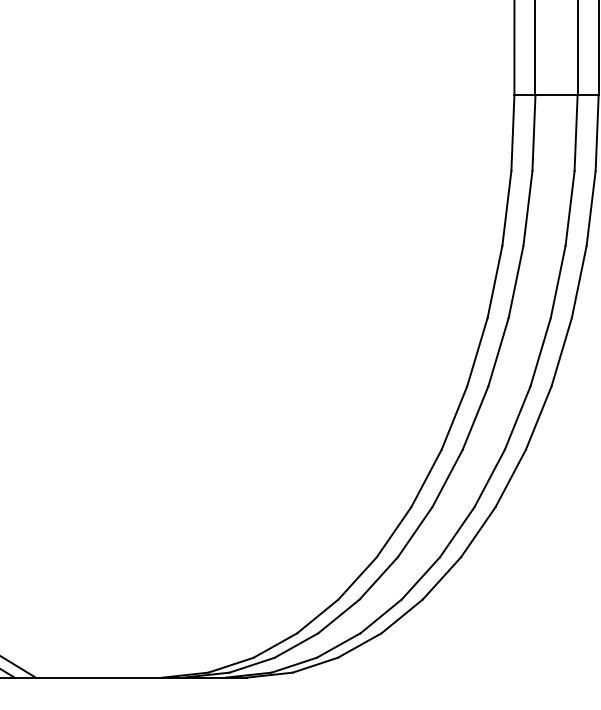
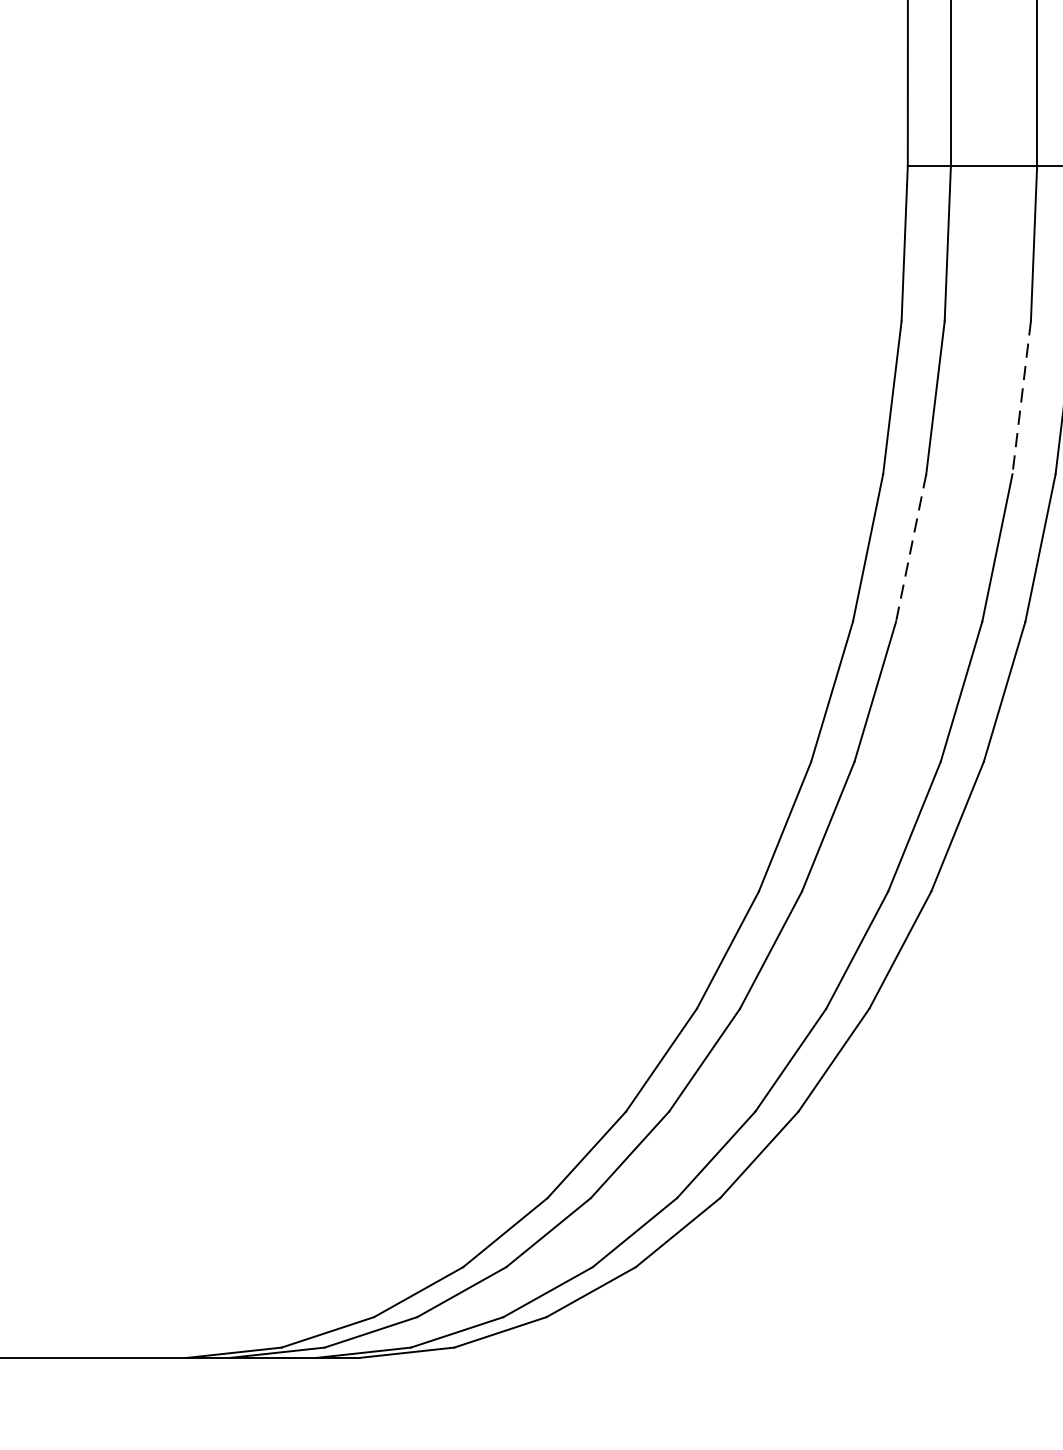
line: (570, 208) -> (1022, 397), solid -> dashed
line: (516, 281) -> (912, 547), solid -> dashed

